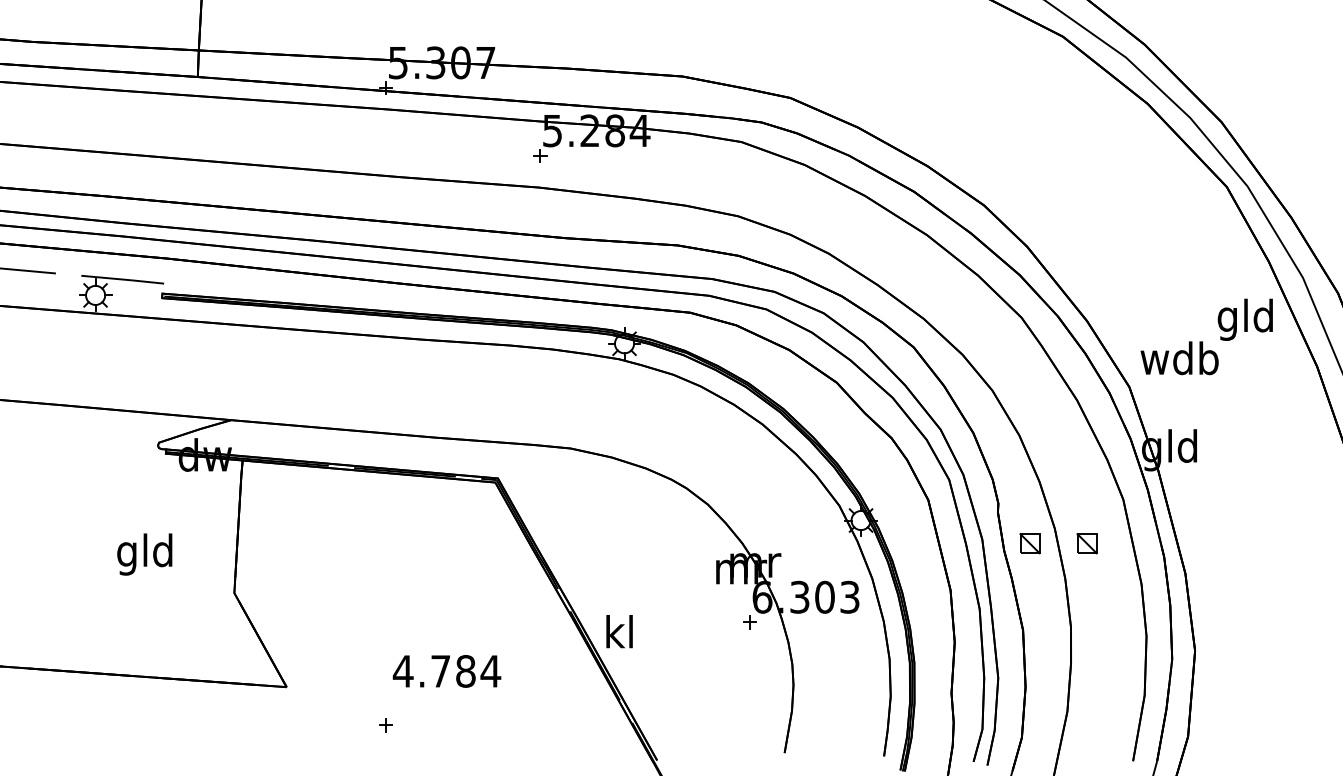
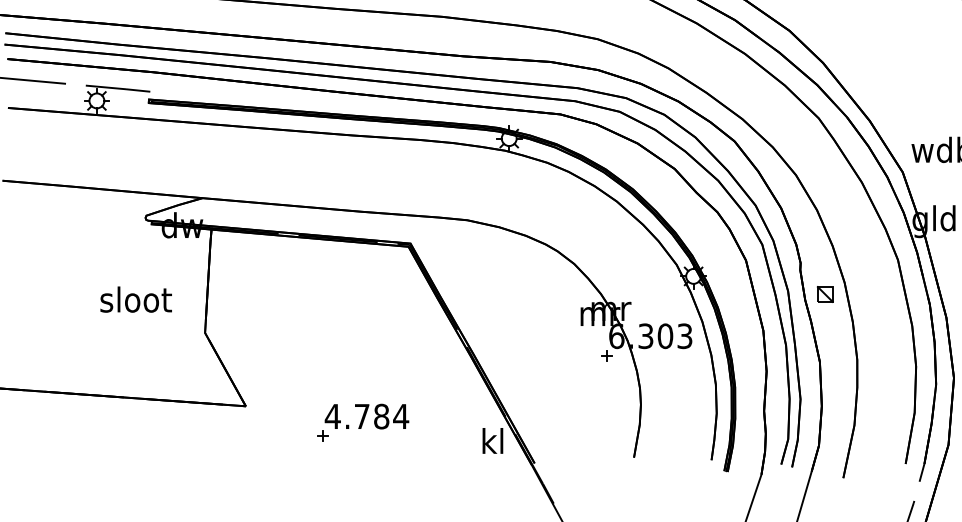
part: (1086, 543) -> (869, 294), removed
text: (145, 554) -> (135, 302), gld -> sloot
text: (619, 631) -> (492, 440), moved
text: (446, 671) -> (366, 416), moved

